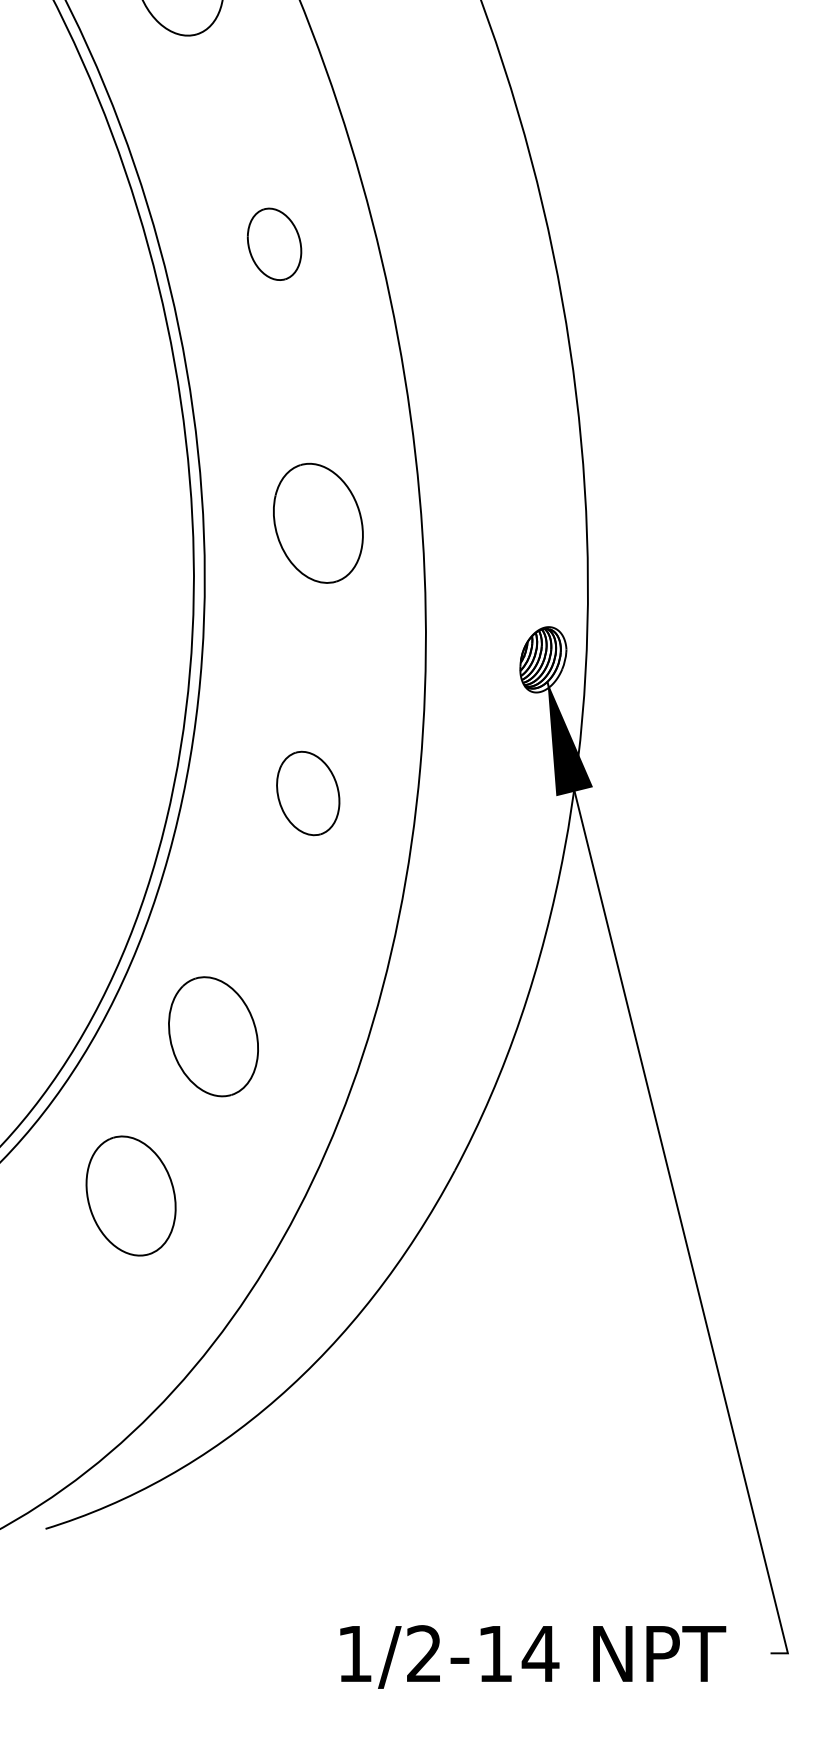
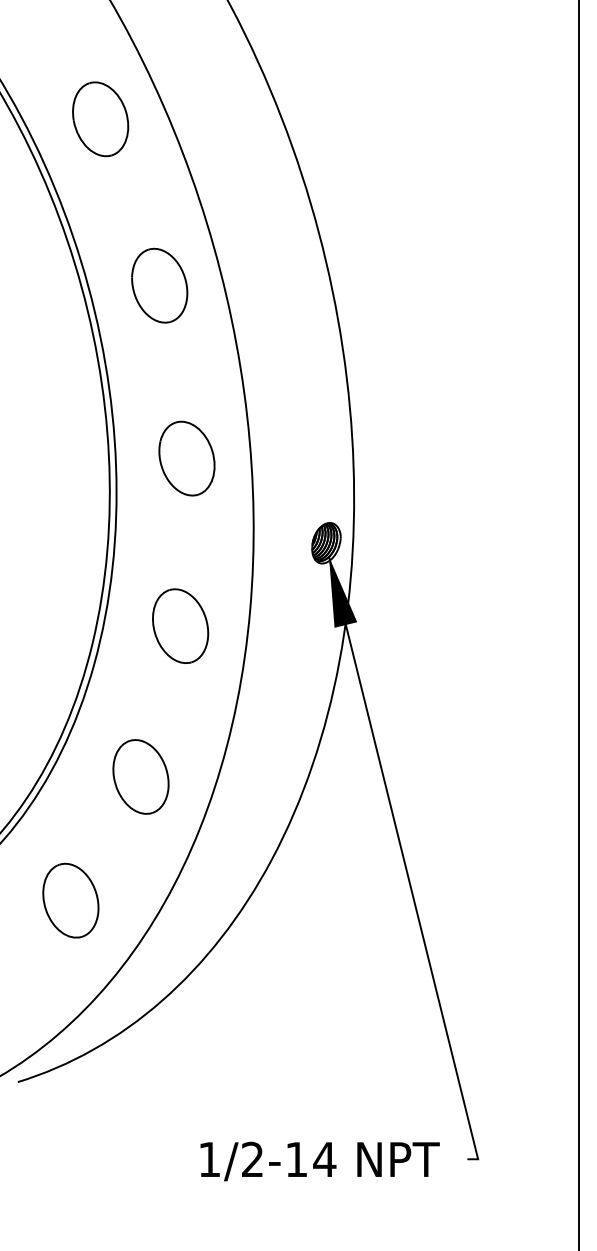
part: (274, 244) -> (159, 285), size x1.67
part: (307, 792) -> (180, 625), size x1.43
part: (212, 1036) -> (140, 776), moved
part: (130, 1195) -> (70, 900), moved

